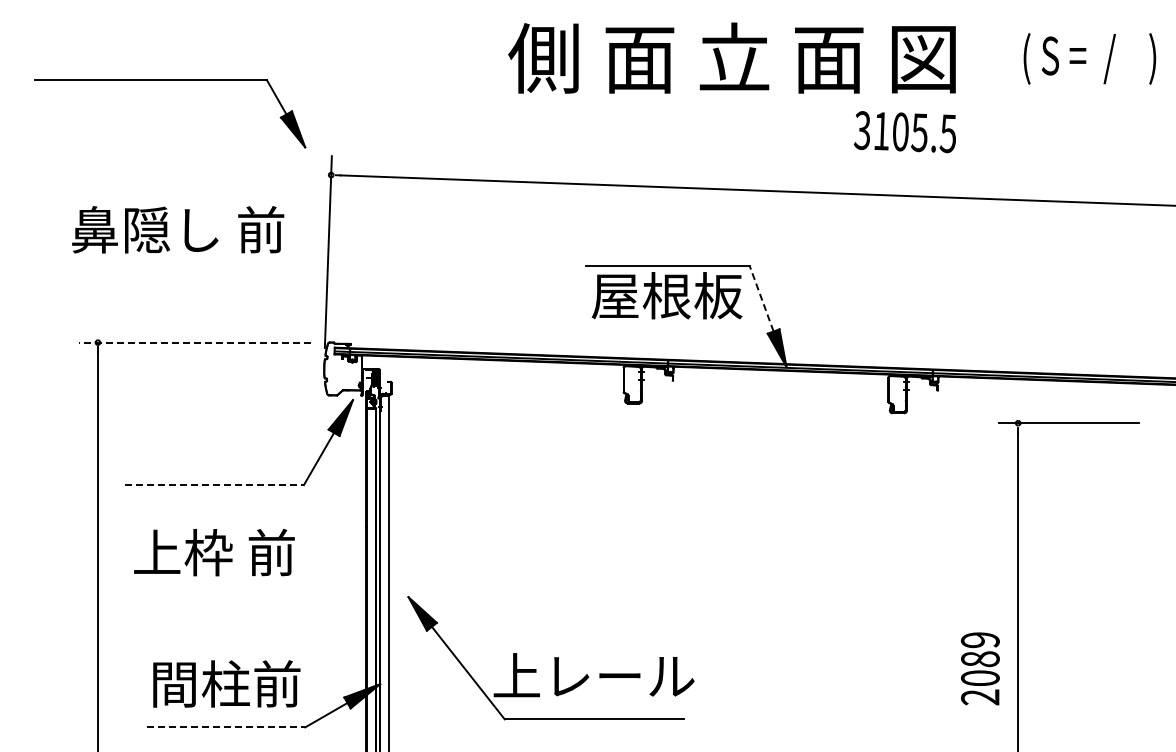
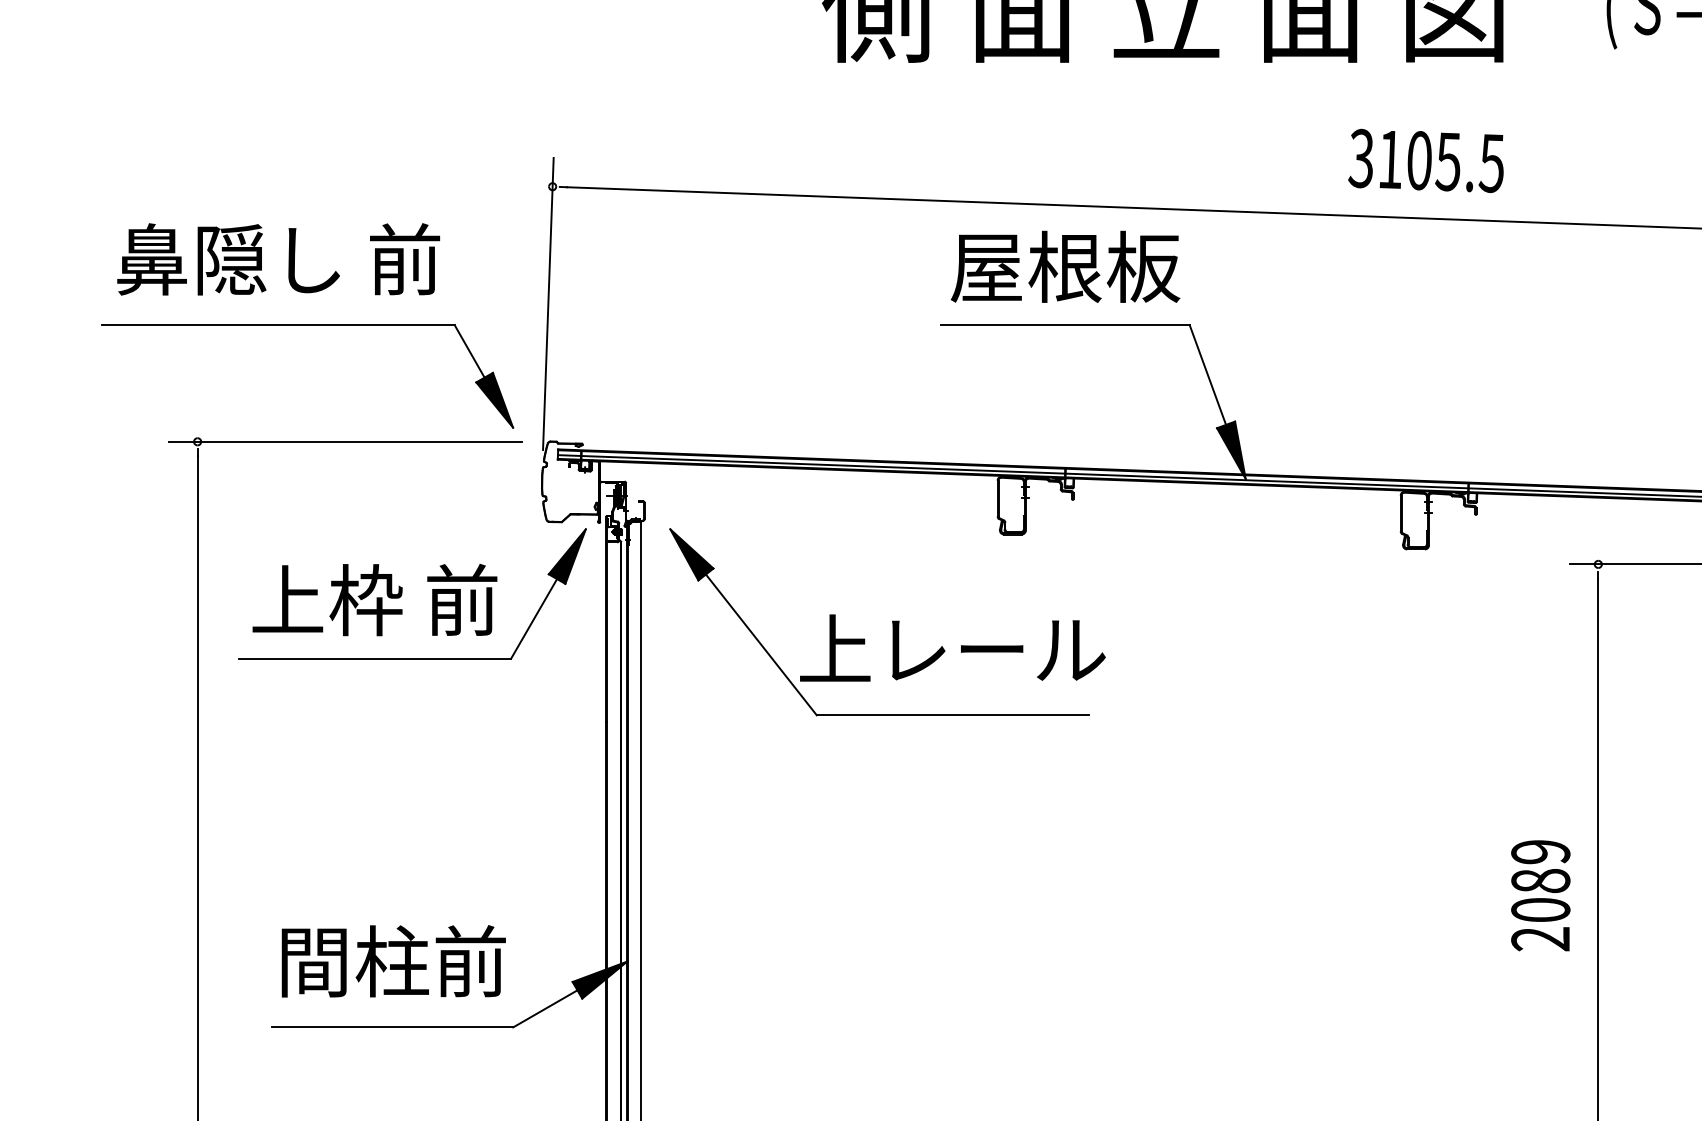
part: (170, 80) -> (308, 325), moved
text: (904, 132) -> (1425, 161), moved
text: (178, 229) -> (279, 258), moved
text: (666, 295) -> (1064, 266), moved
line: (761, 298) -> (1207, 374), dashed -> solid
line: (195, 342) -> (346, 441), dashed -> solid
line: (215, 485) -> (376, 659), dashed -> solid
text: (214, 552) -> (375, 599), moved
part: (550, 658) -> (886, 622), moved
text: (980, 668) -> (1540, 895), moved
line: (226, 727) -> (393, 1027), dashed -> solid

